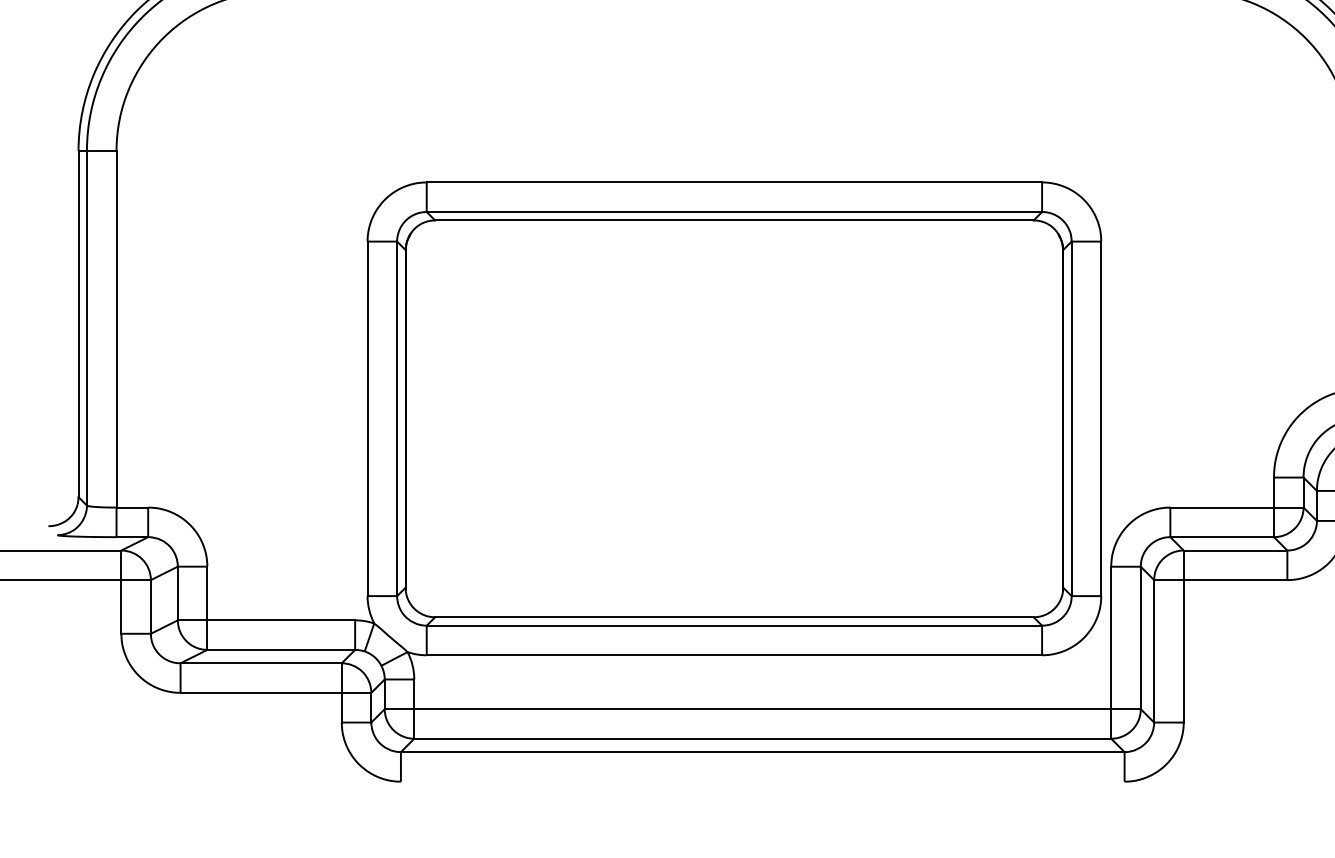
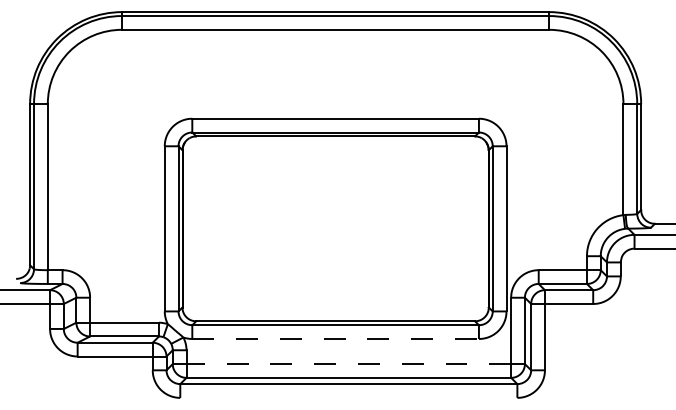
line: (736, 654) -> (336, 338), solid -> dashed
line: (762, 710) -> (348, 364), solid -> dashed

